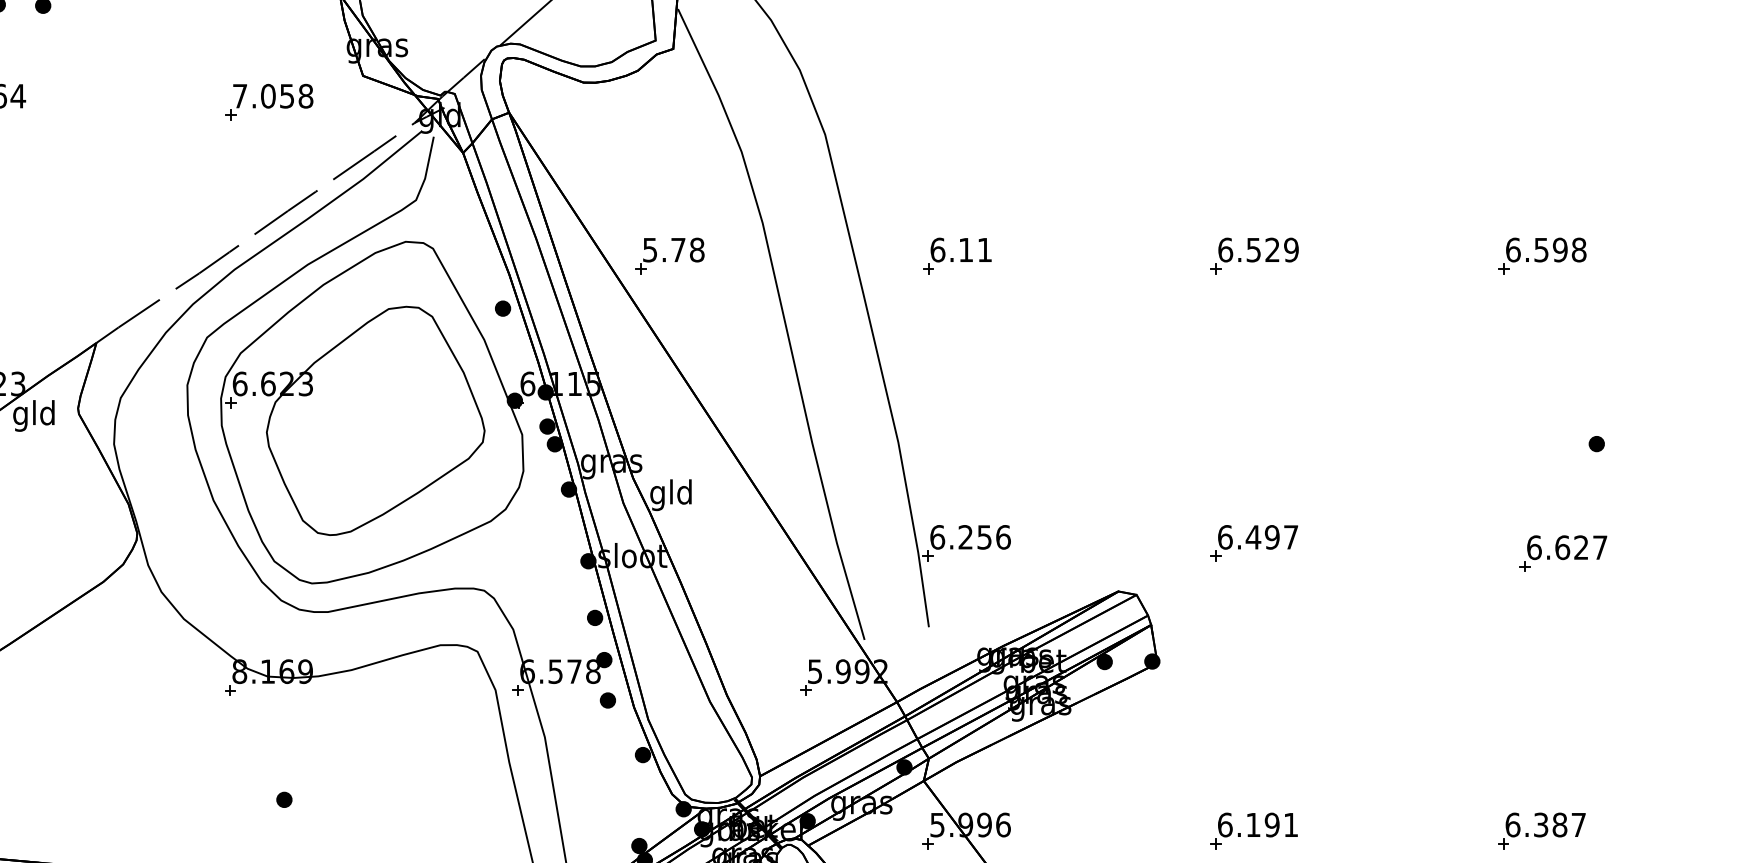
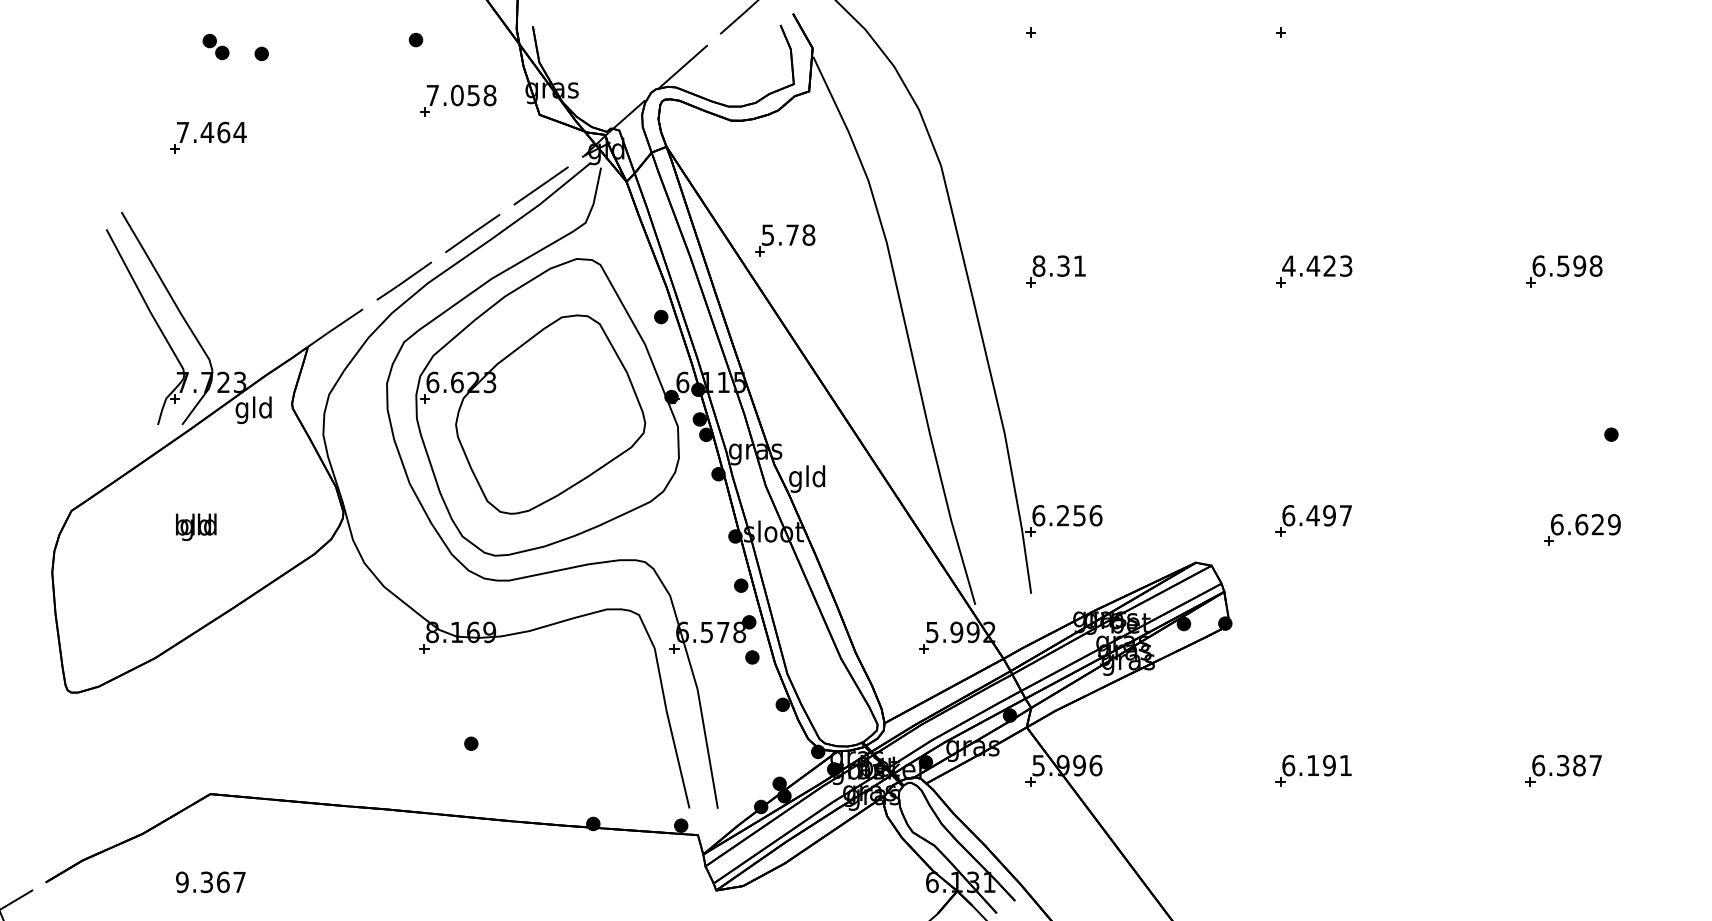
part: (269, 101) -> (458, 100), moved
text: (951, 249) -> (1050, 265), 6.11 -> 8.31
text: (1258, 249) -> (1317, 265), 6.529 -> 4.423
part: (670, 256) -> (785, 240), moved
text: (1600, 547) -> (1614, 524), 6.627 -> 6.629

